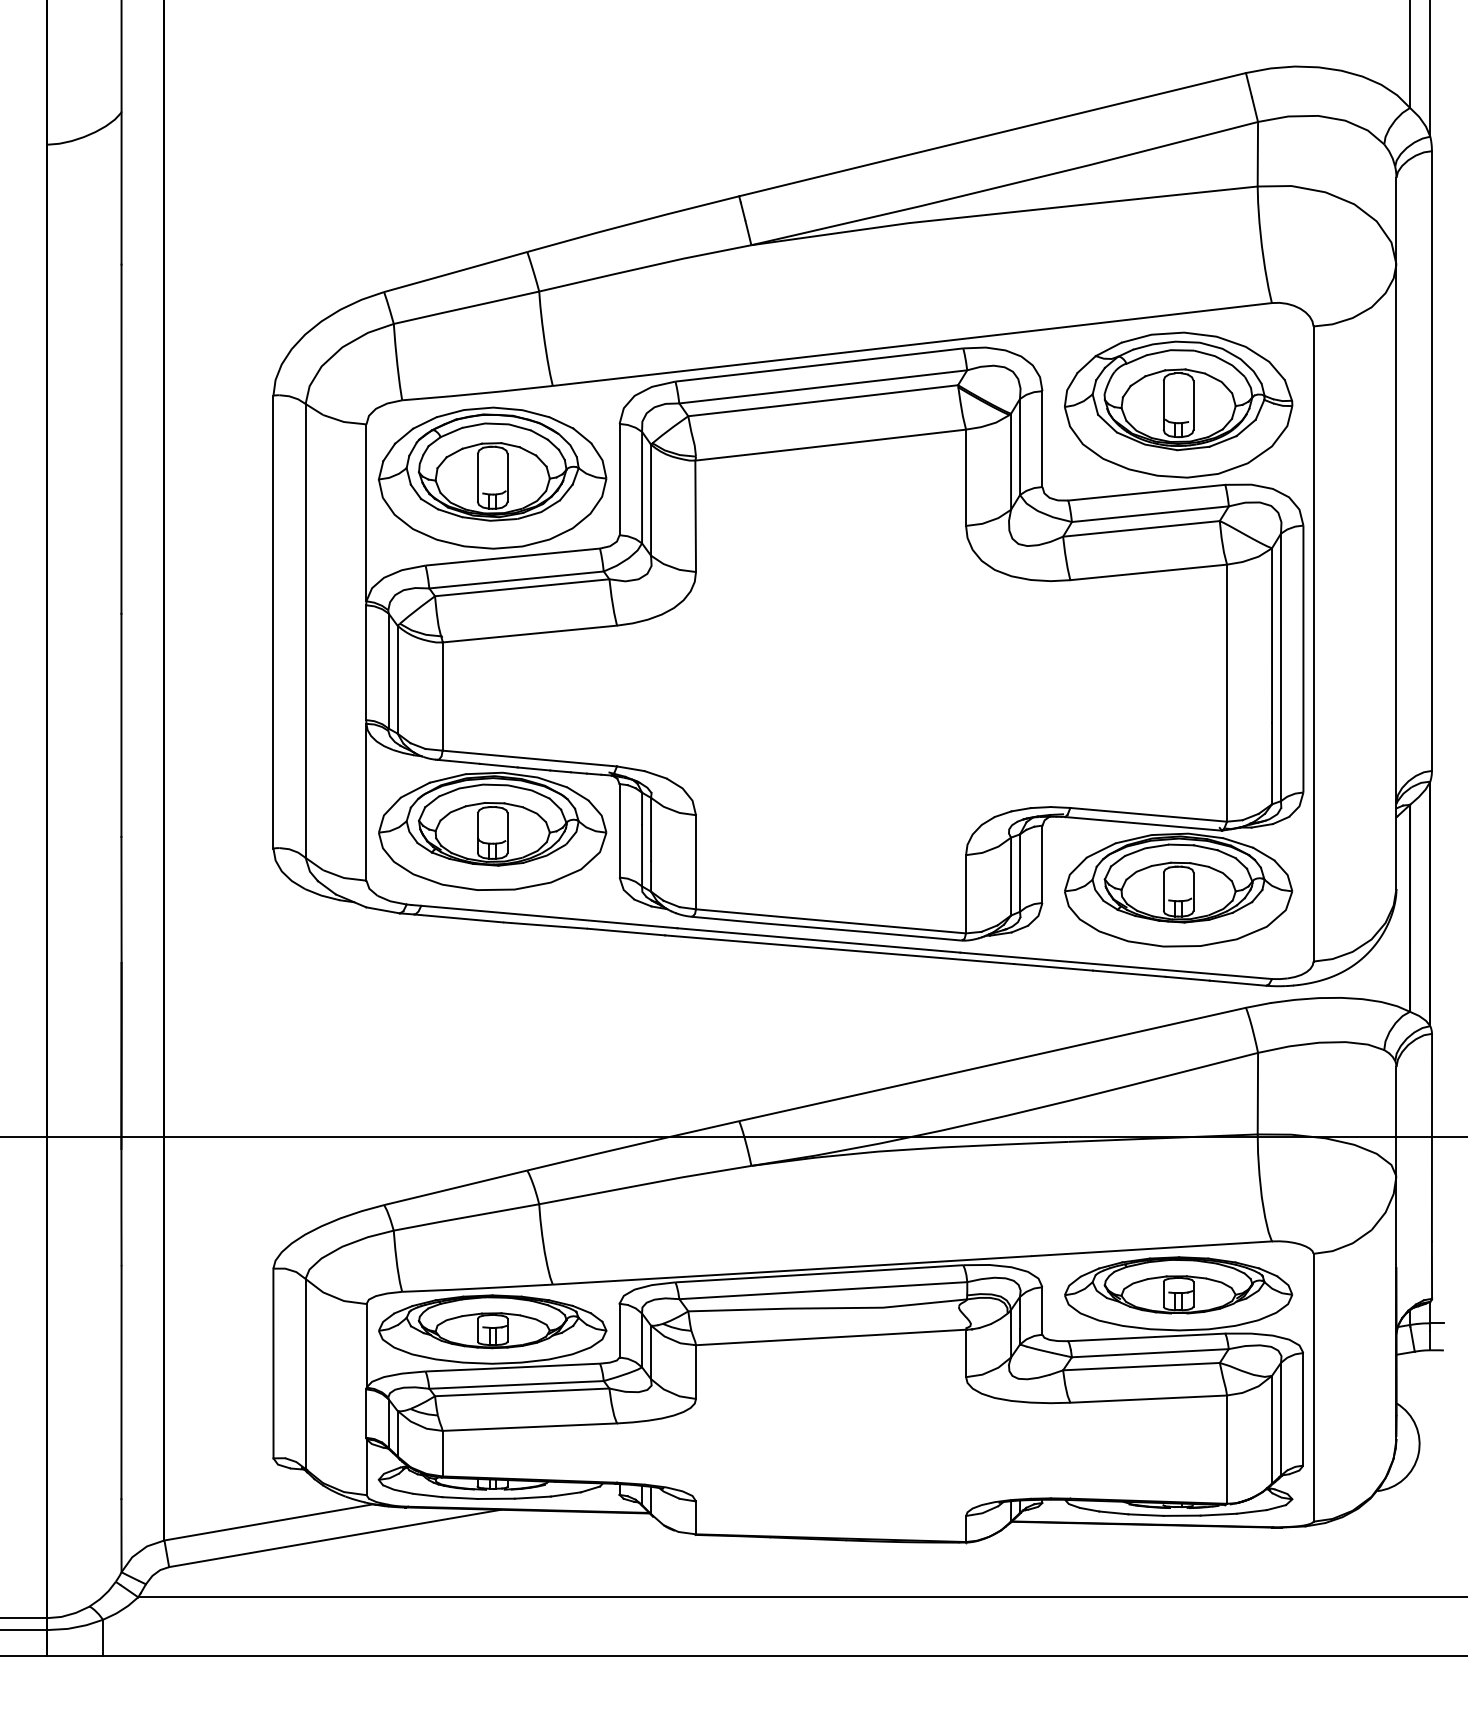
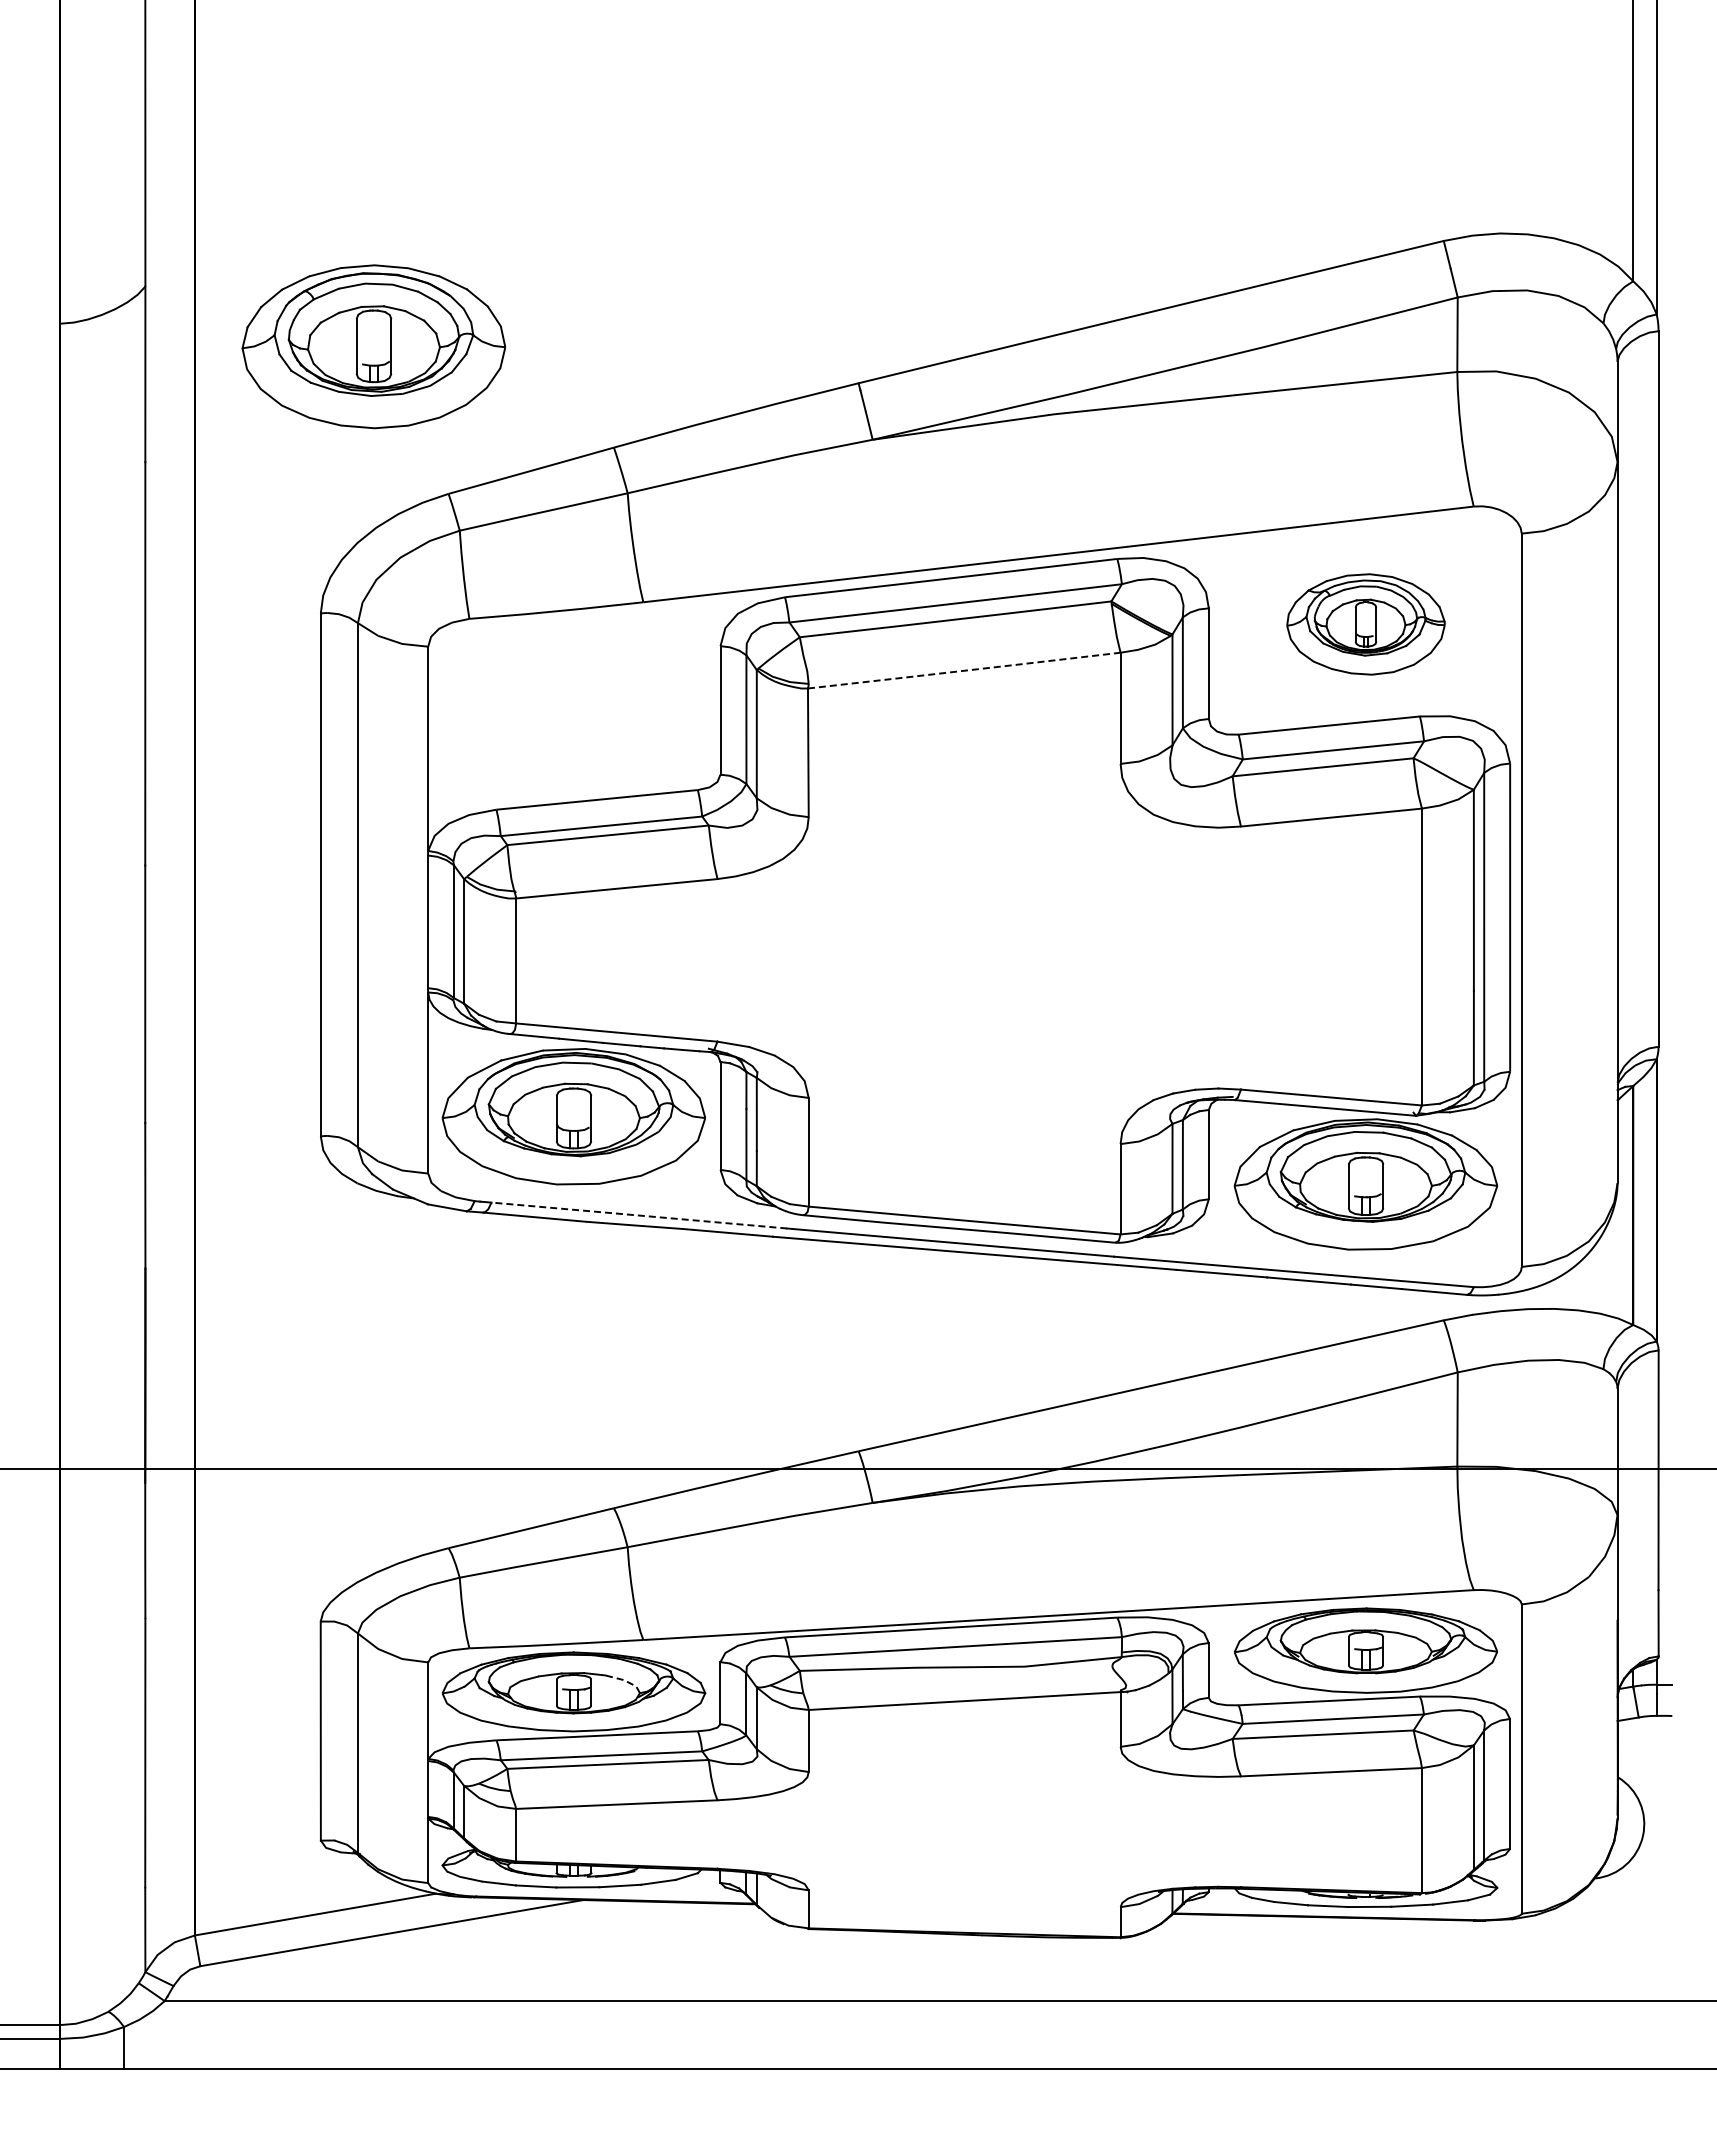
part: (1178, 405) -> (1365, 624), size x0.6
line: (830, 445) -> (964, 670), solid -> dashed
part: (492, 477) -> (373, 346), moved
line: (548, 916) -> (638, 1215), solid -> dashed
line: (536, 1319) -> (624, 1680), solid -> dashed

